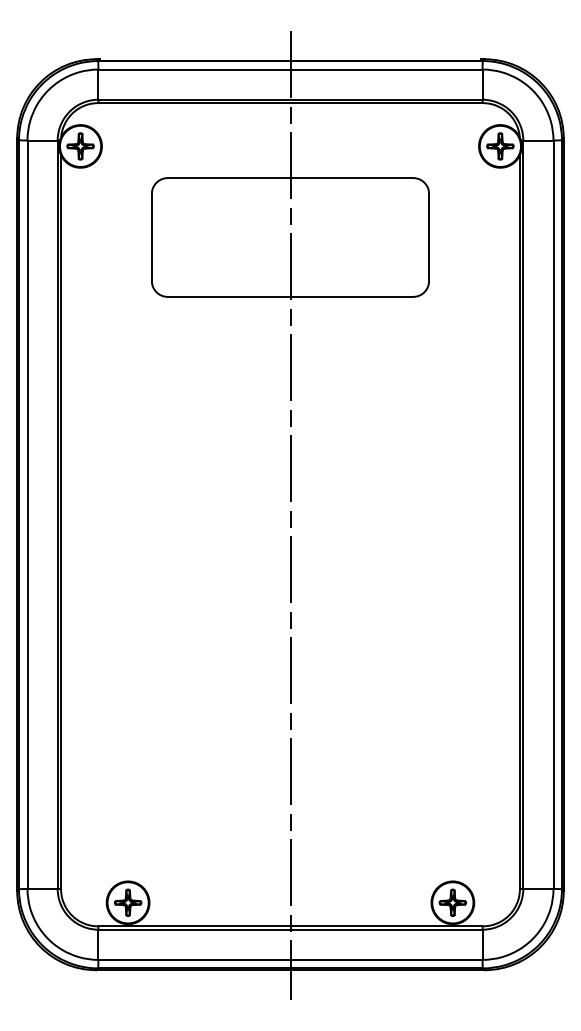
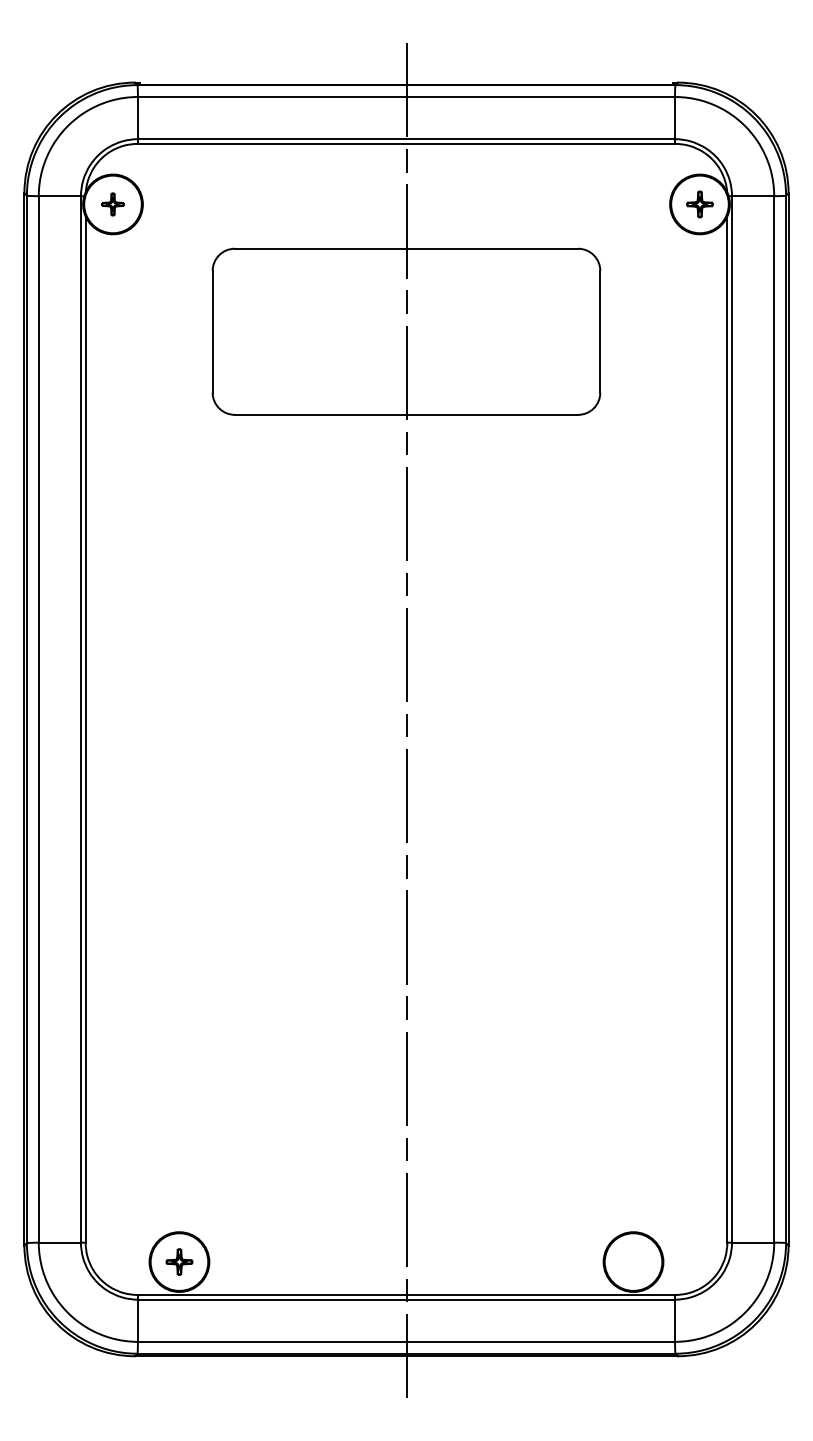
part: (80, 146) -> (112, 204), size x0.6
part: (500, 146) -> (699, 204), size x0.7
part: (128, 902) -> (179, 1261), size x0.7
part: (452, 902) -> (633, 1261), removed

